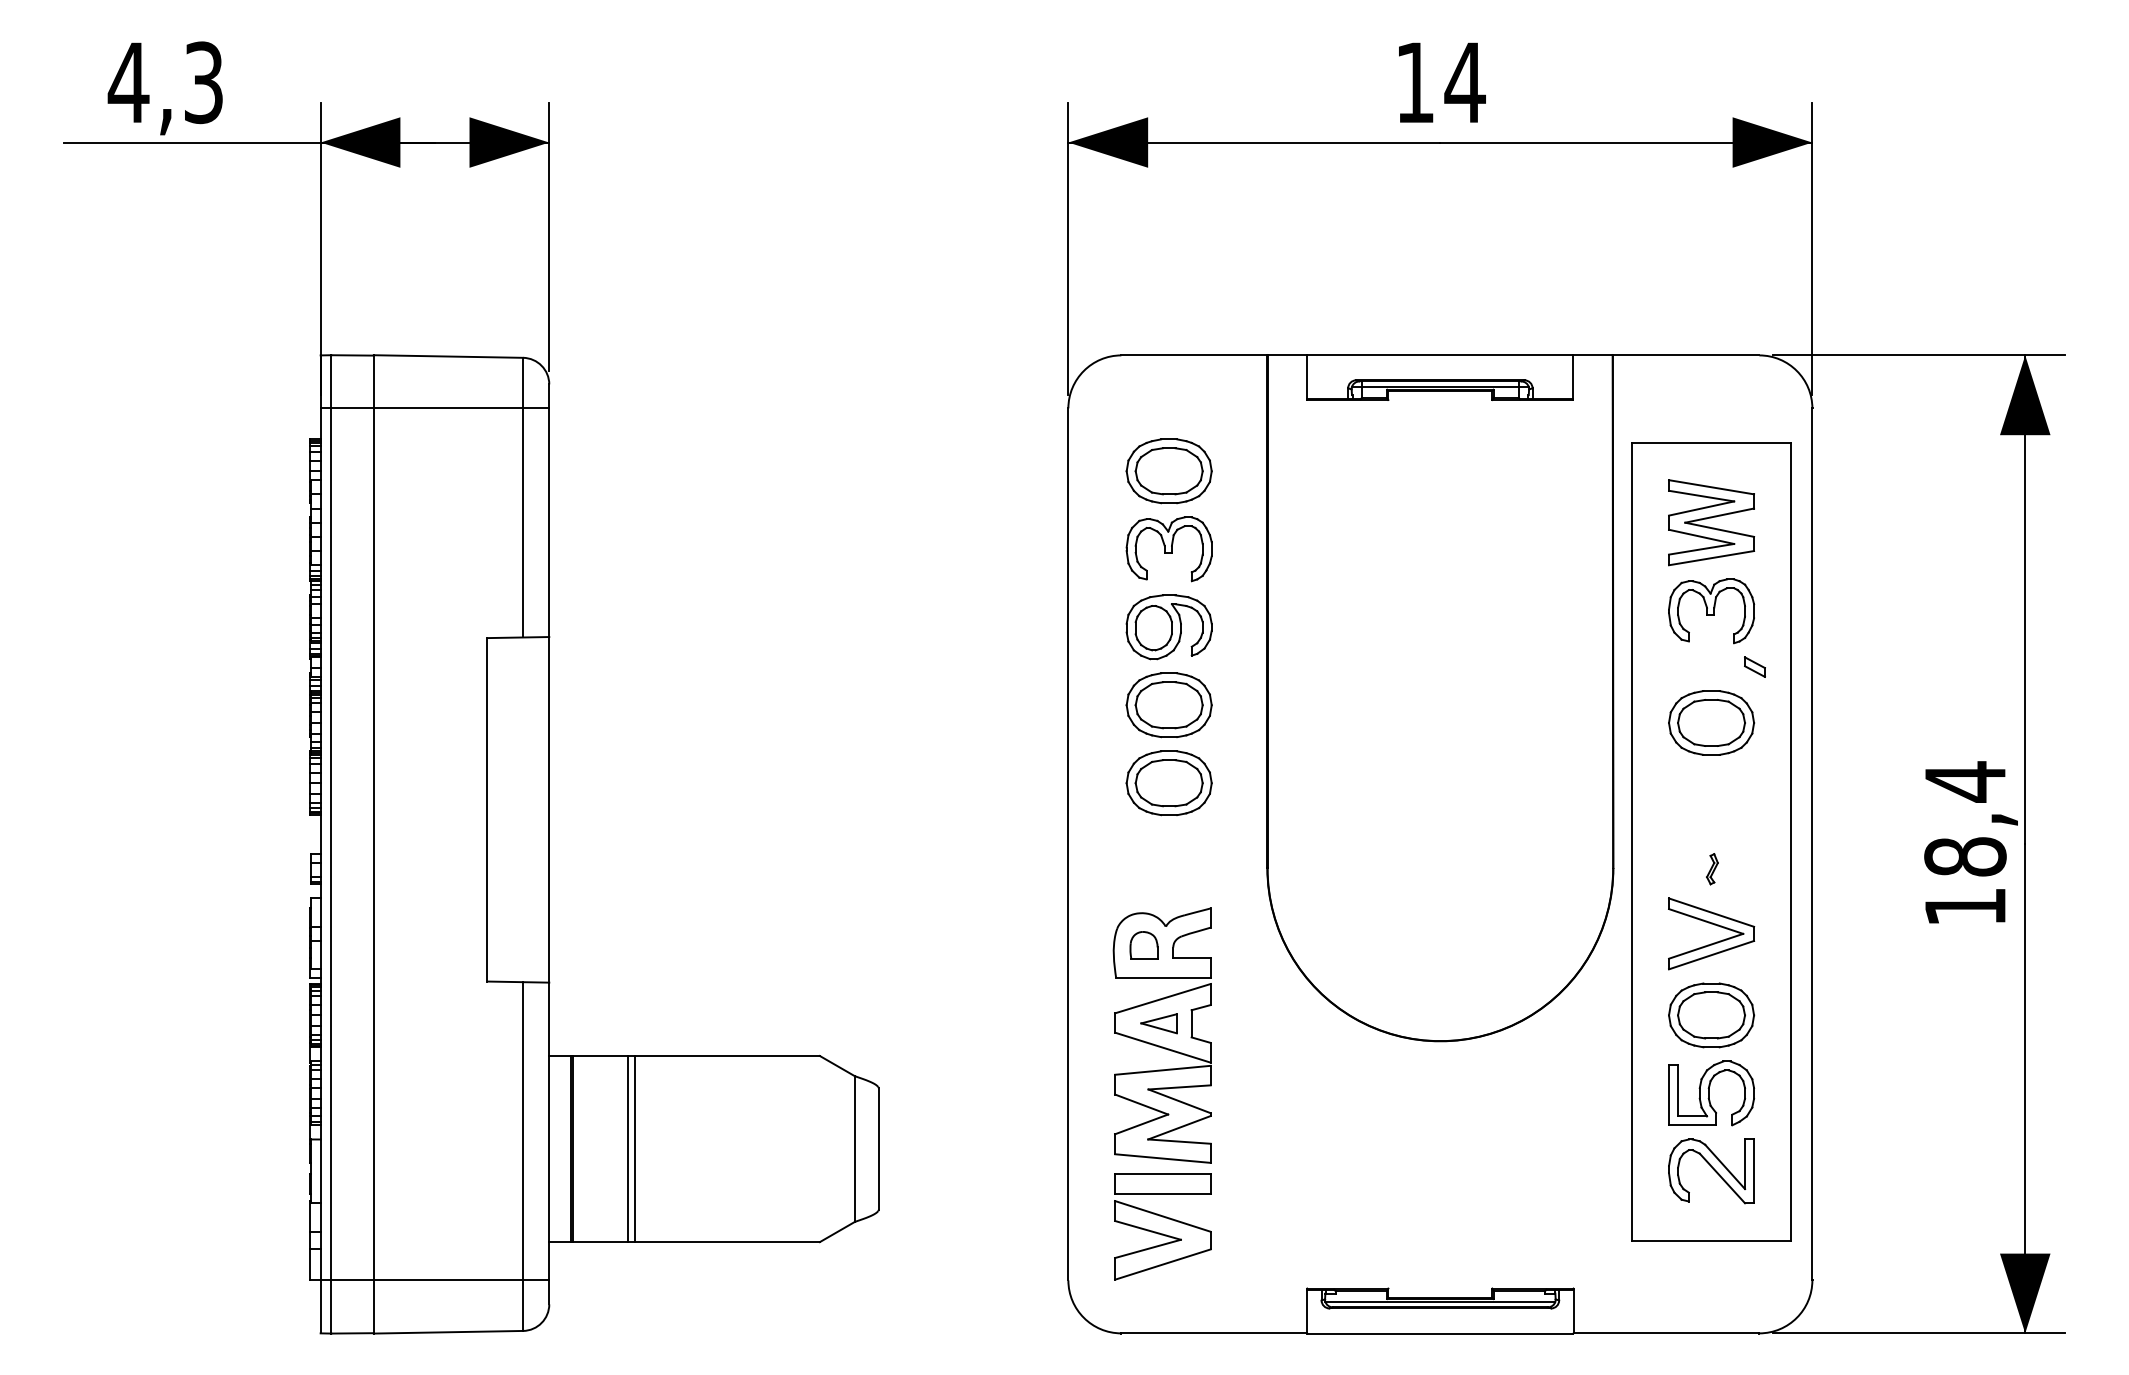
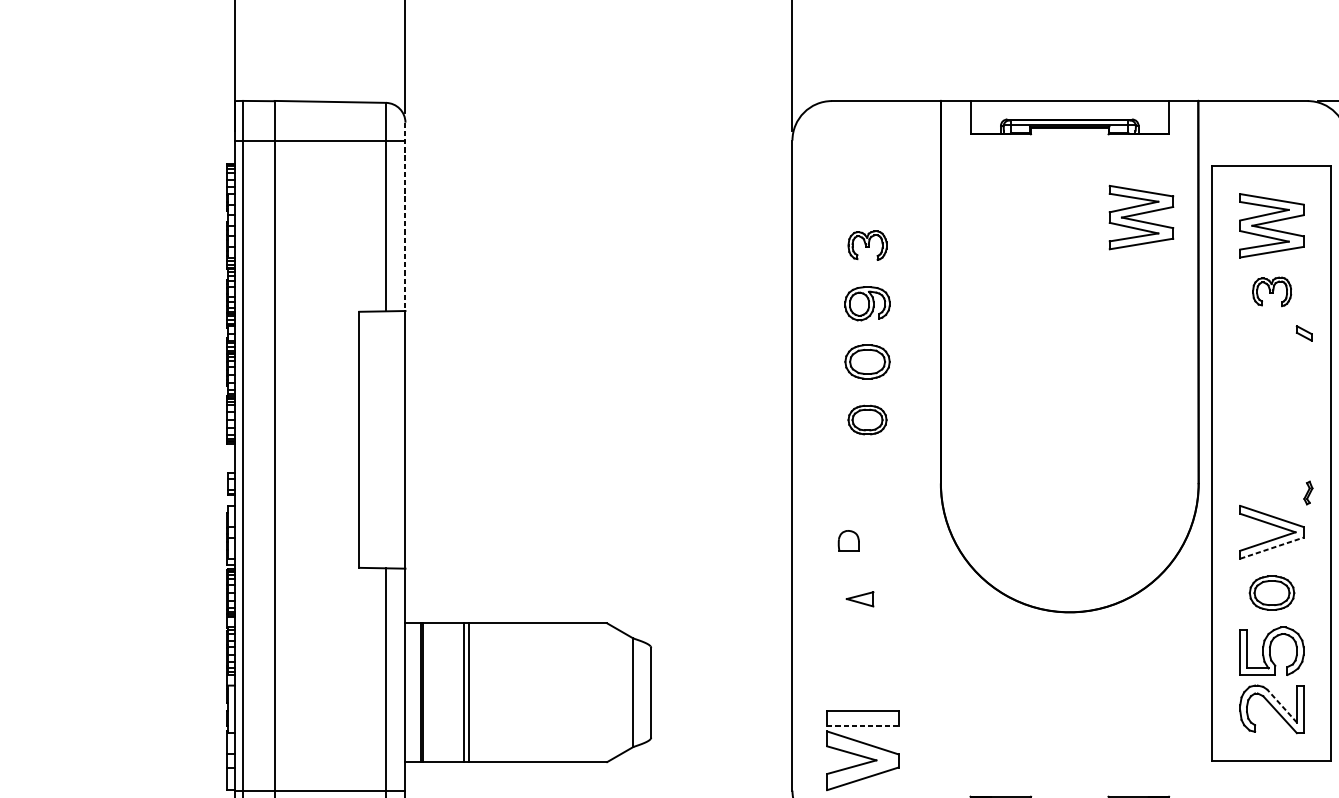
part: (1168, 471) -> (867, 187), removed
line: (549, 511) -> (405, 217), solid -> dashed
part: (1536, 511) -> (1141, 217), added
part: (1168, 549) -> (867, 245), size x0.6
part: (1711, 611) -> (1271, 291), size x0.6
part: (1168, 627) -> (867, 303), size x0.7
part: (1168, 705) -> (867, 362), size x0.7
part: (1711, 722) -> (1271, 374), removed
part: (1168, 783) -> (867, 420), size x0.6
part: (1712, 869) -> (1308, 493), moved
line: (1711, 955) -> (1271, 548), solid -> dashed
part: (1711, 1015) -> (1271, 593), size x0.7
part: (1161, 1035) -> (861, 608), removed
line: (1725, 1166) -> (1282, 705), solid -> dashed
line: (1162, 1193) -> (862, 725), solid -> dashed

